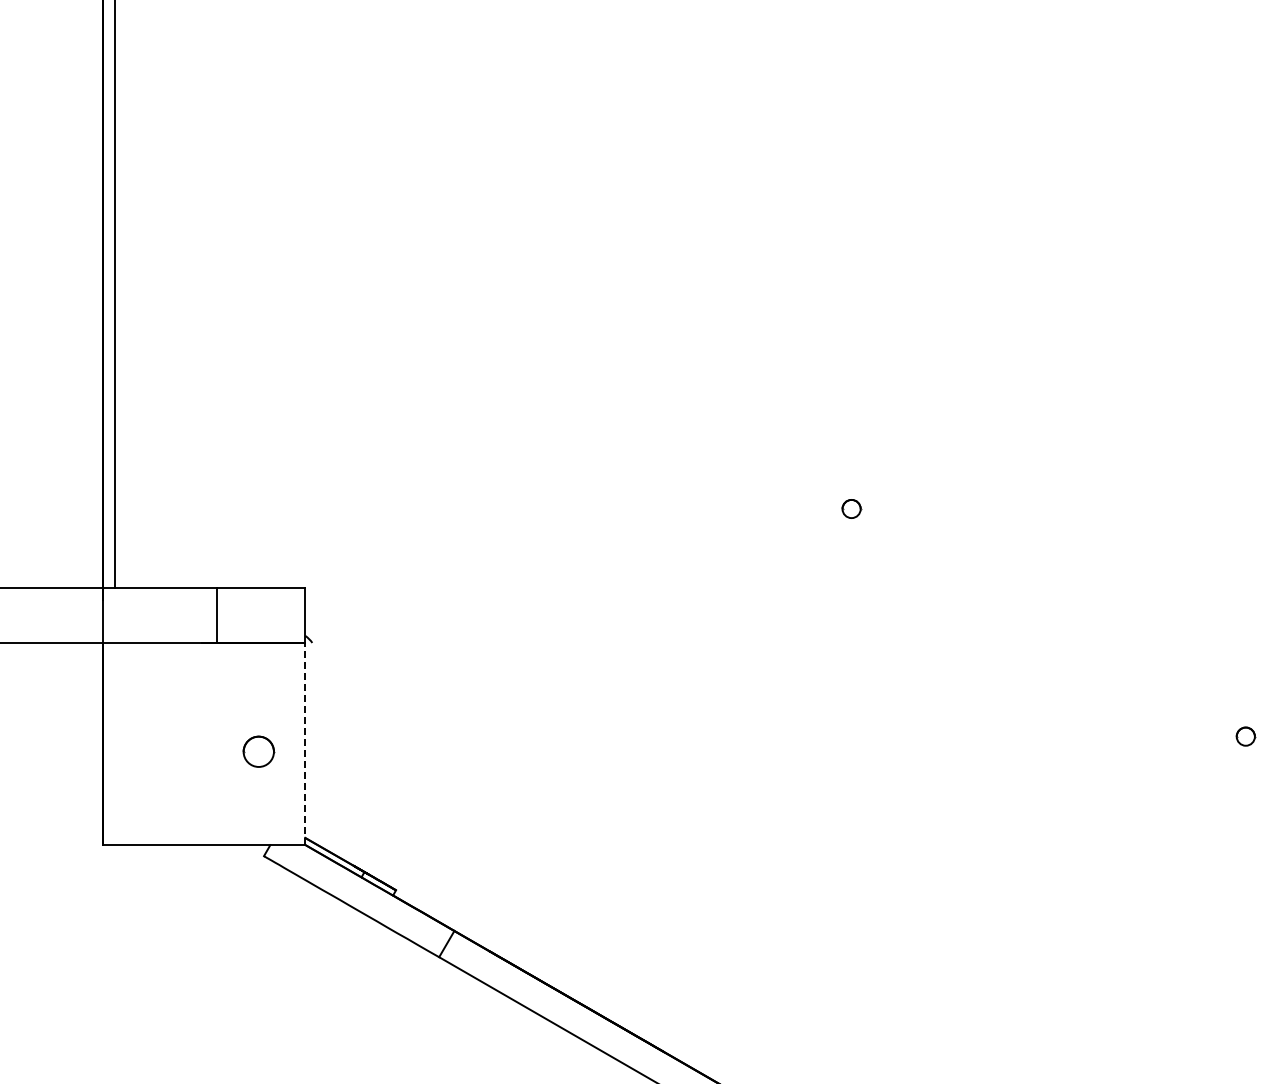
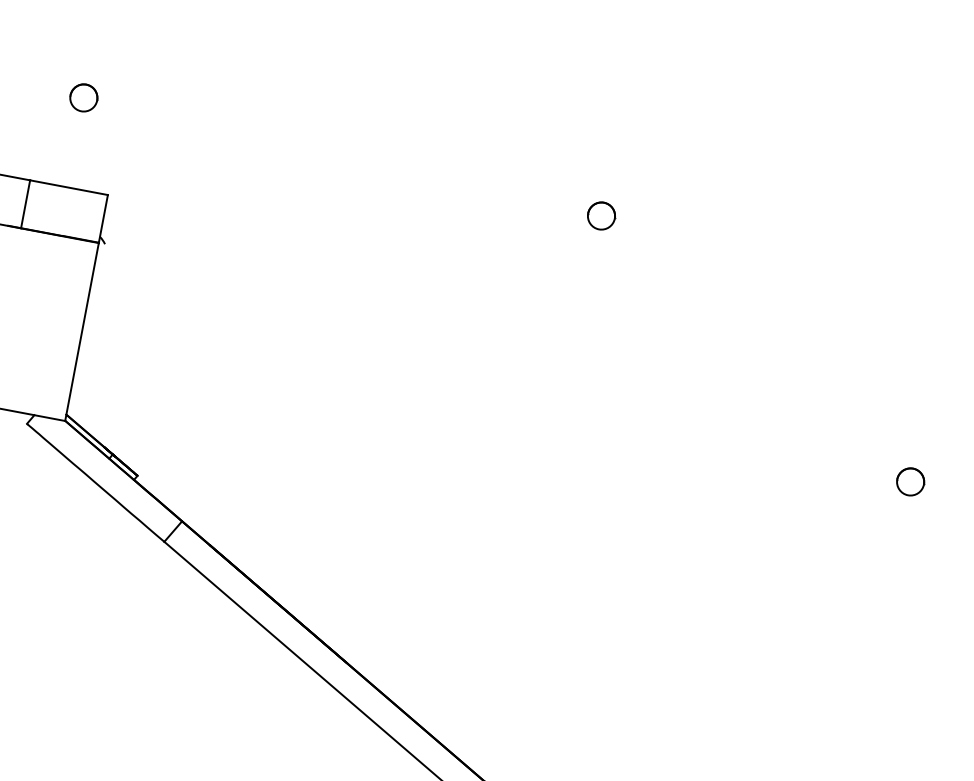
part: (851, 508) -> (601, 215), size x1.67
part: (1245, 736) -> (910, 481), size x1.67
line: (305, 743) -> (82, 331), dashed -> solid
part: (258, 751) -> (83, 97), moved

